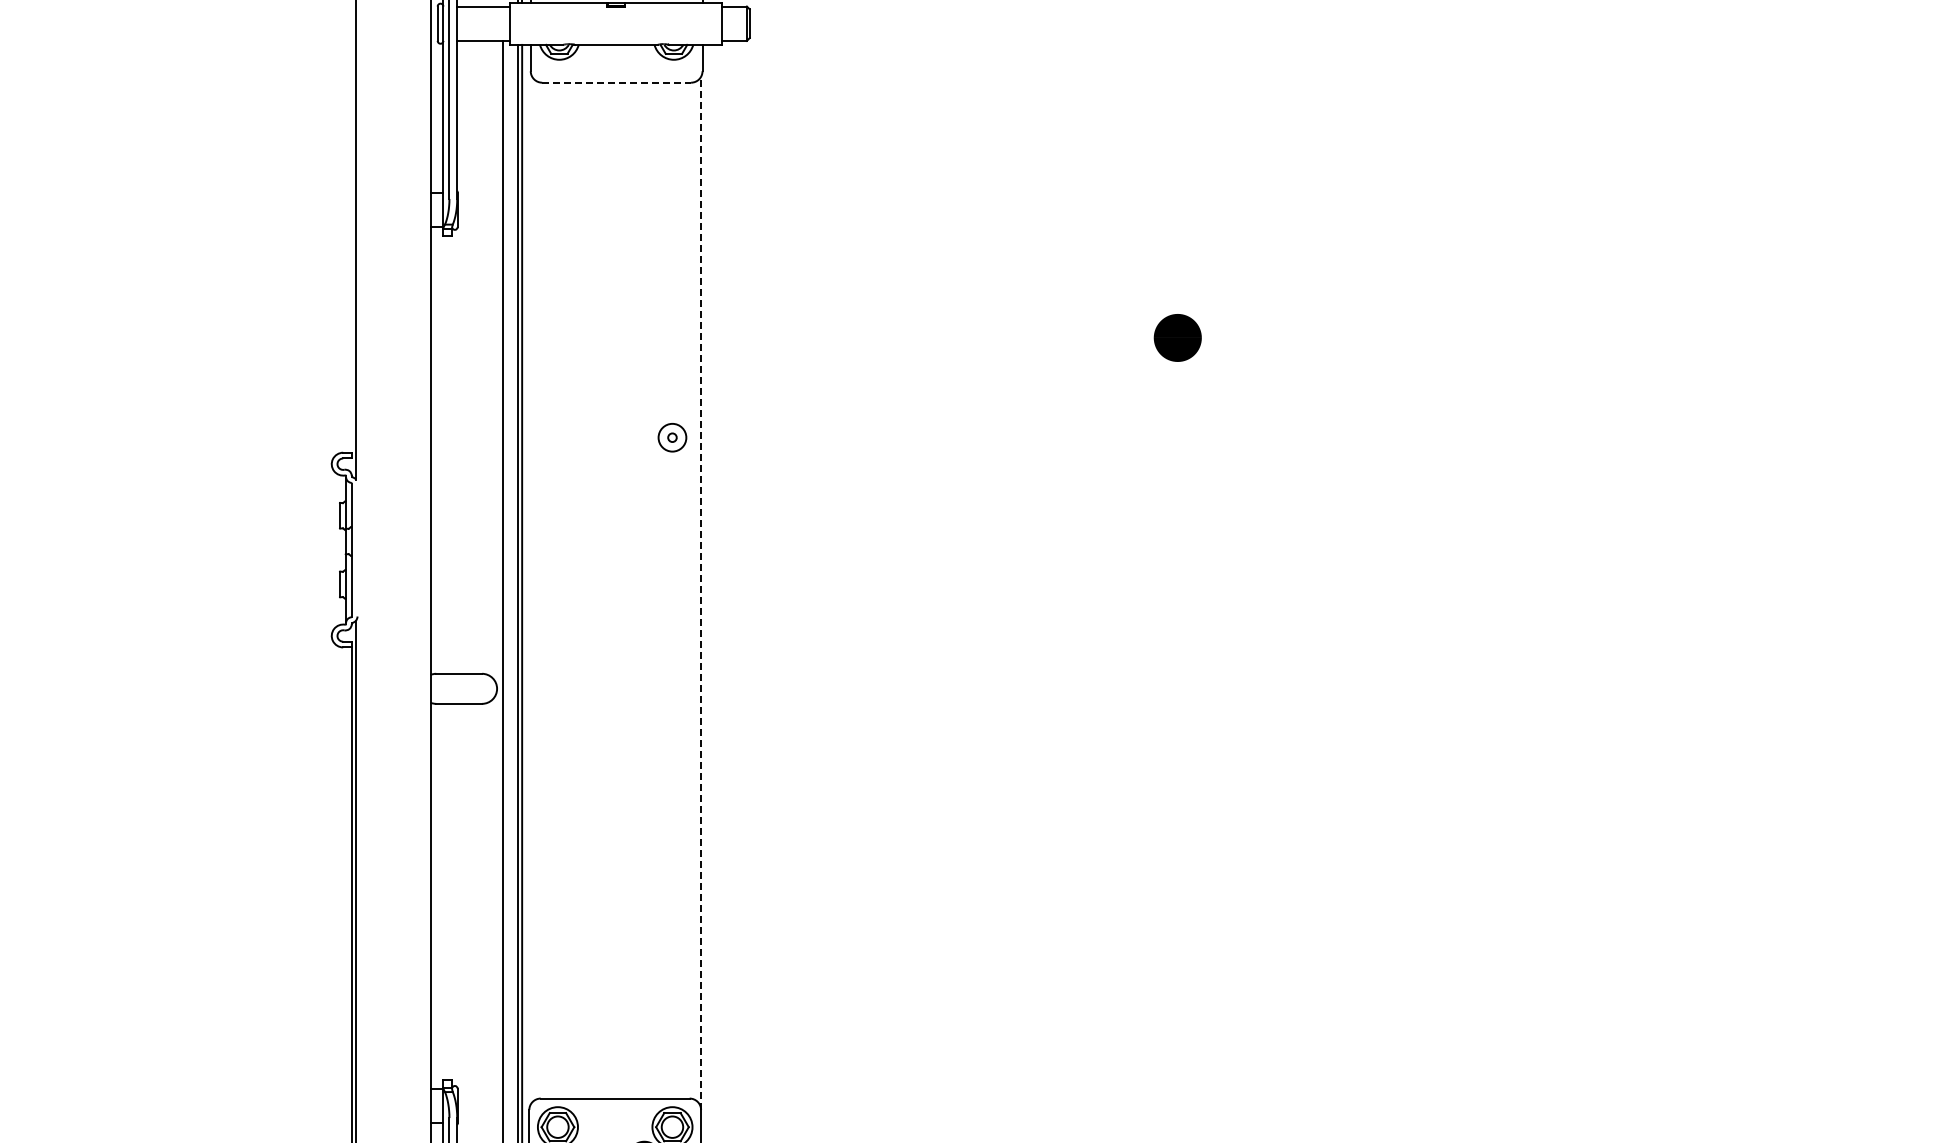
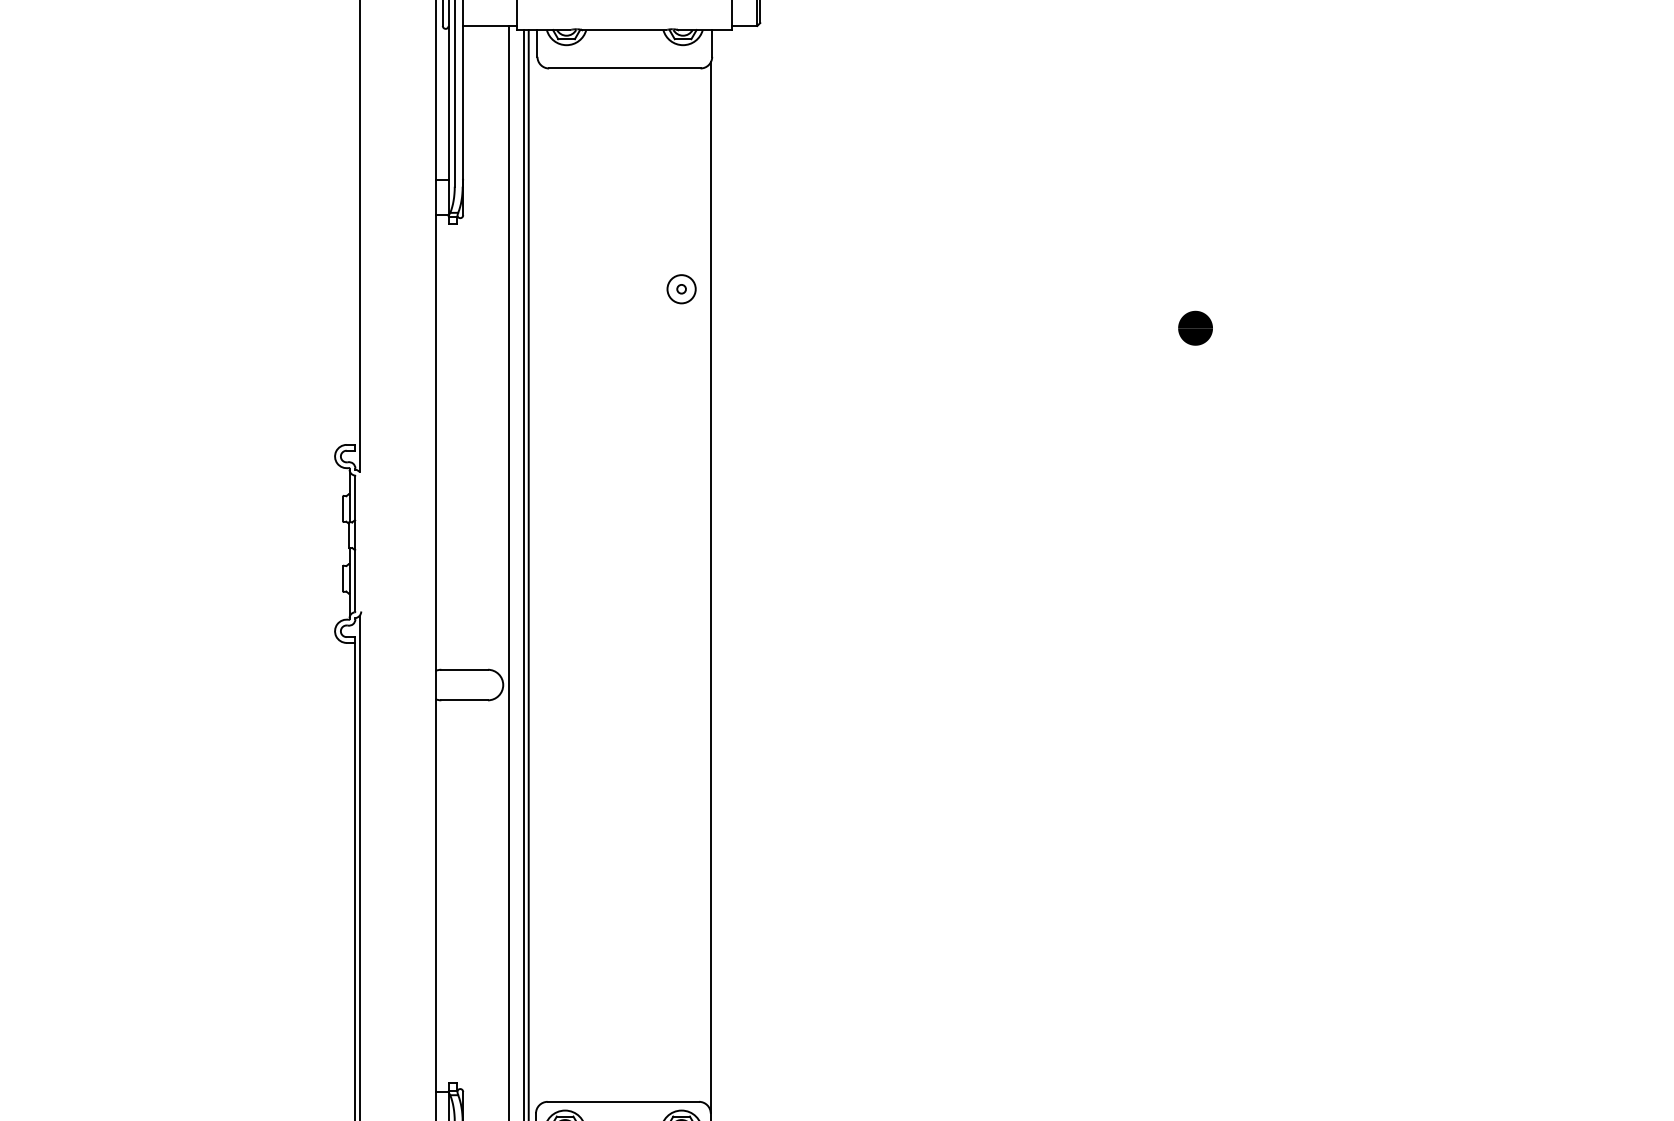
line: (617, 82) -> (625, 68), dashed -> solid
part: (1177, 338) -> (1195, 328), size x0.71
part: (672, 437) -> (681, 289), moved
line: (701, 593) -> (711, 588), dashed -> solid

